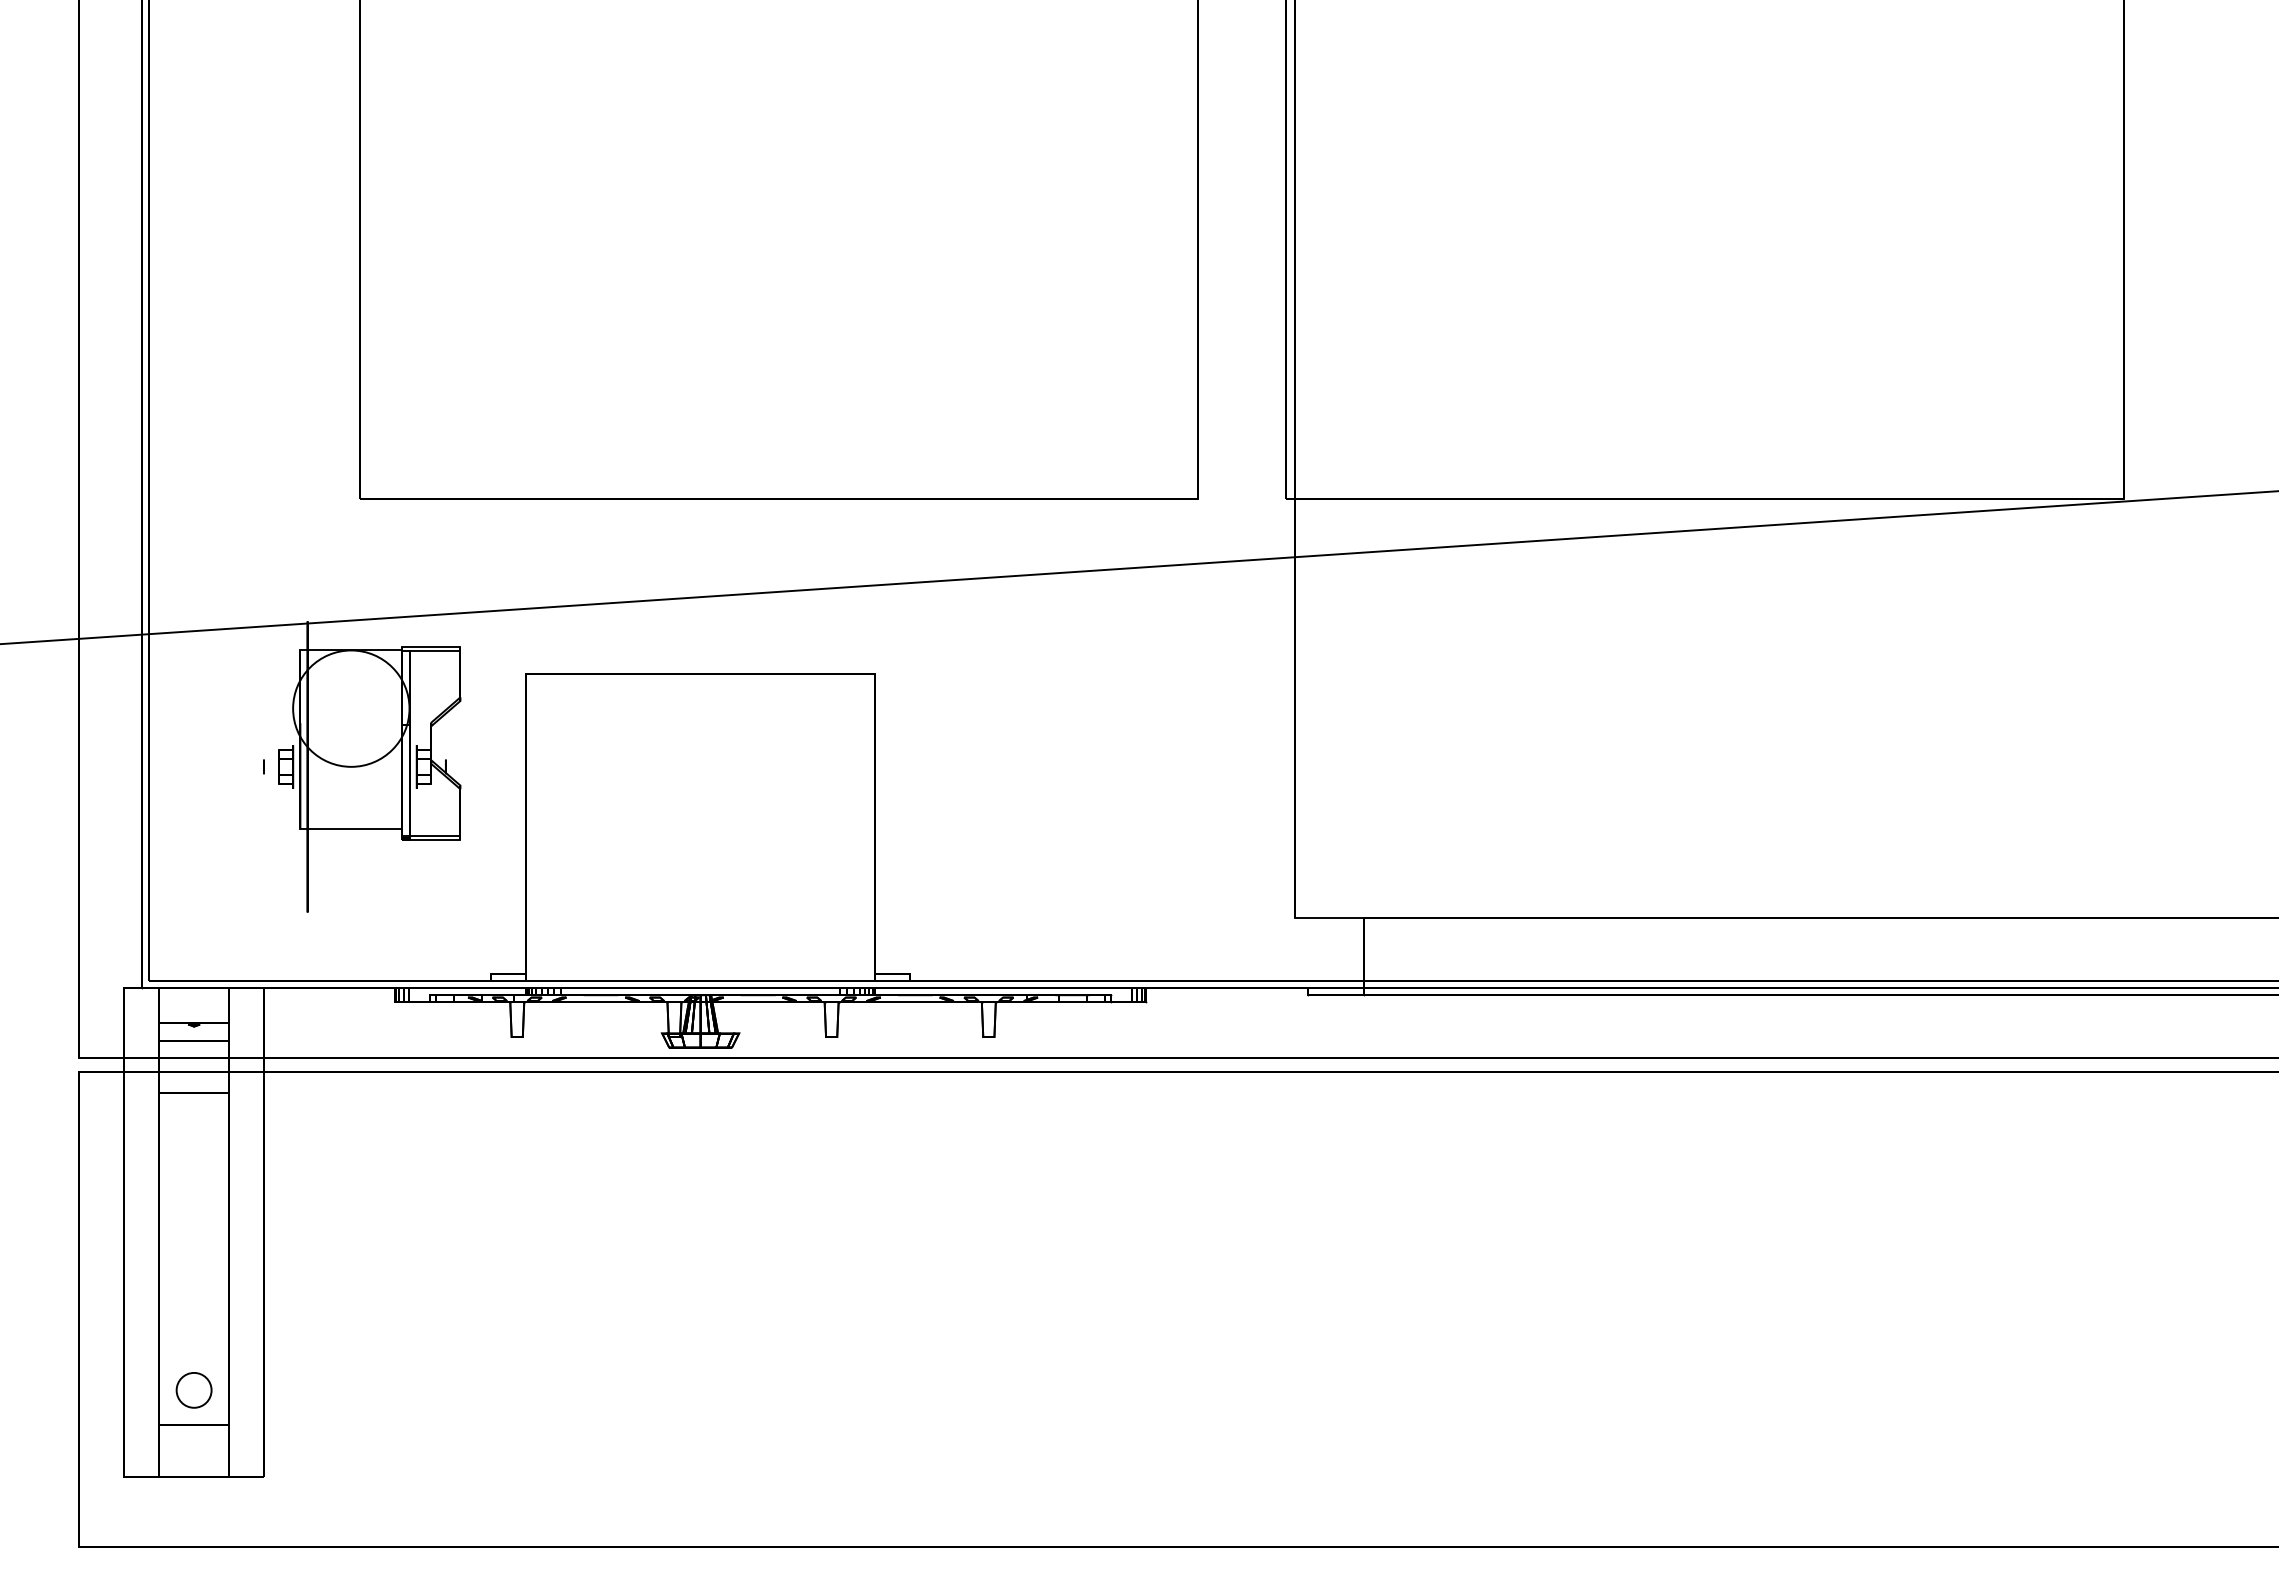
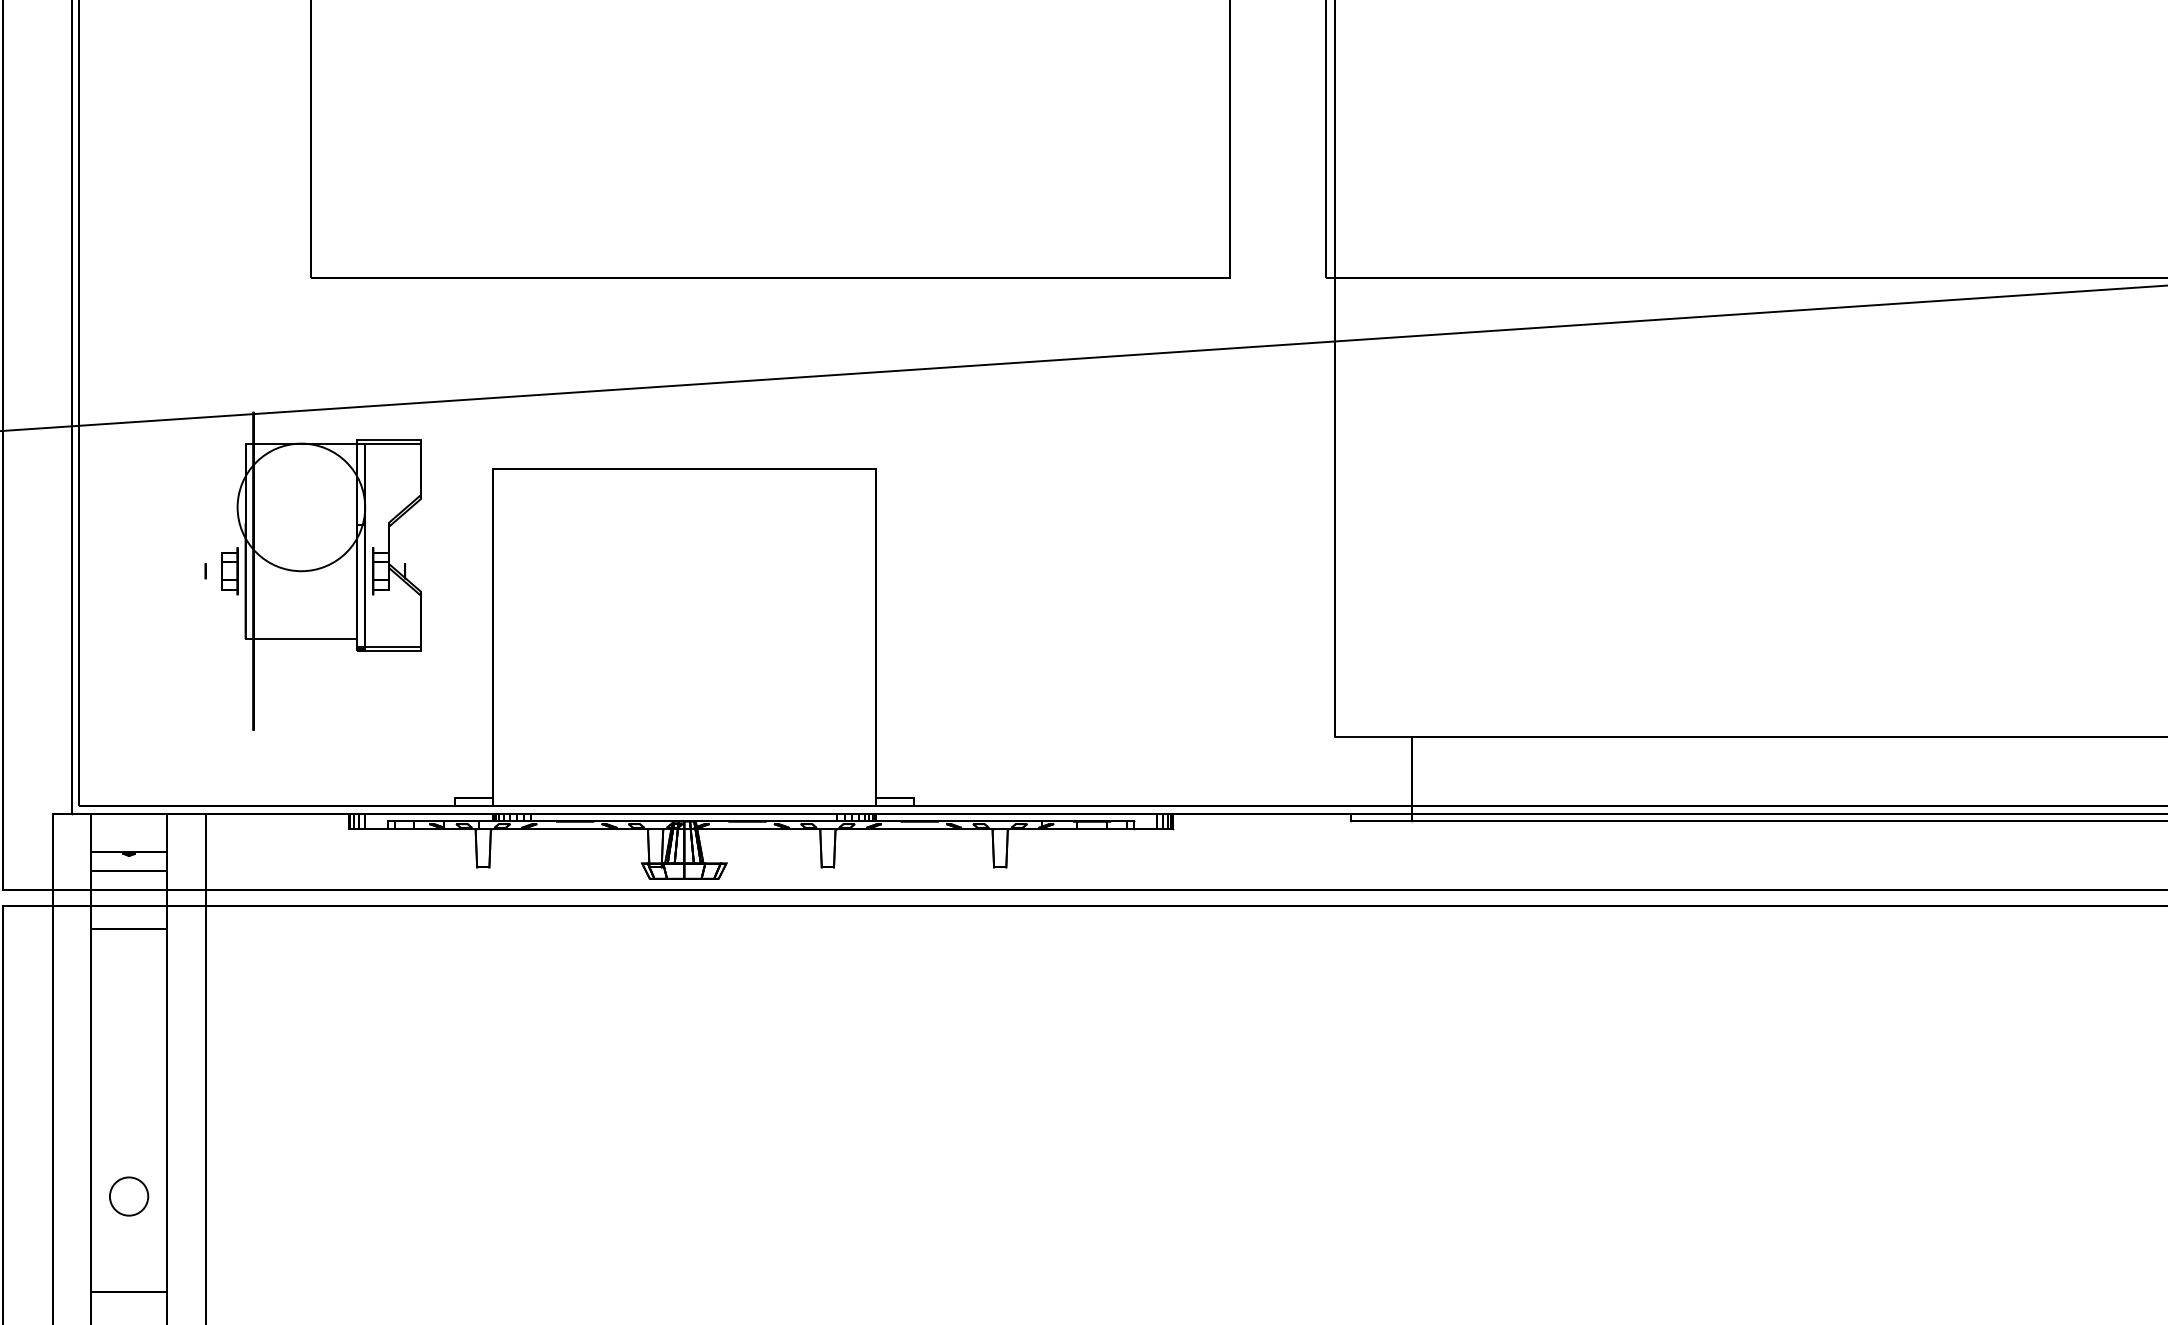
circle: (193, 1390) -> (128, 1196), moved

